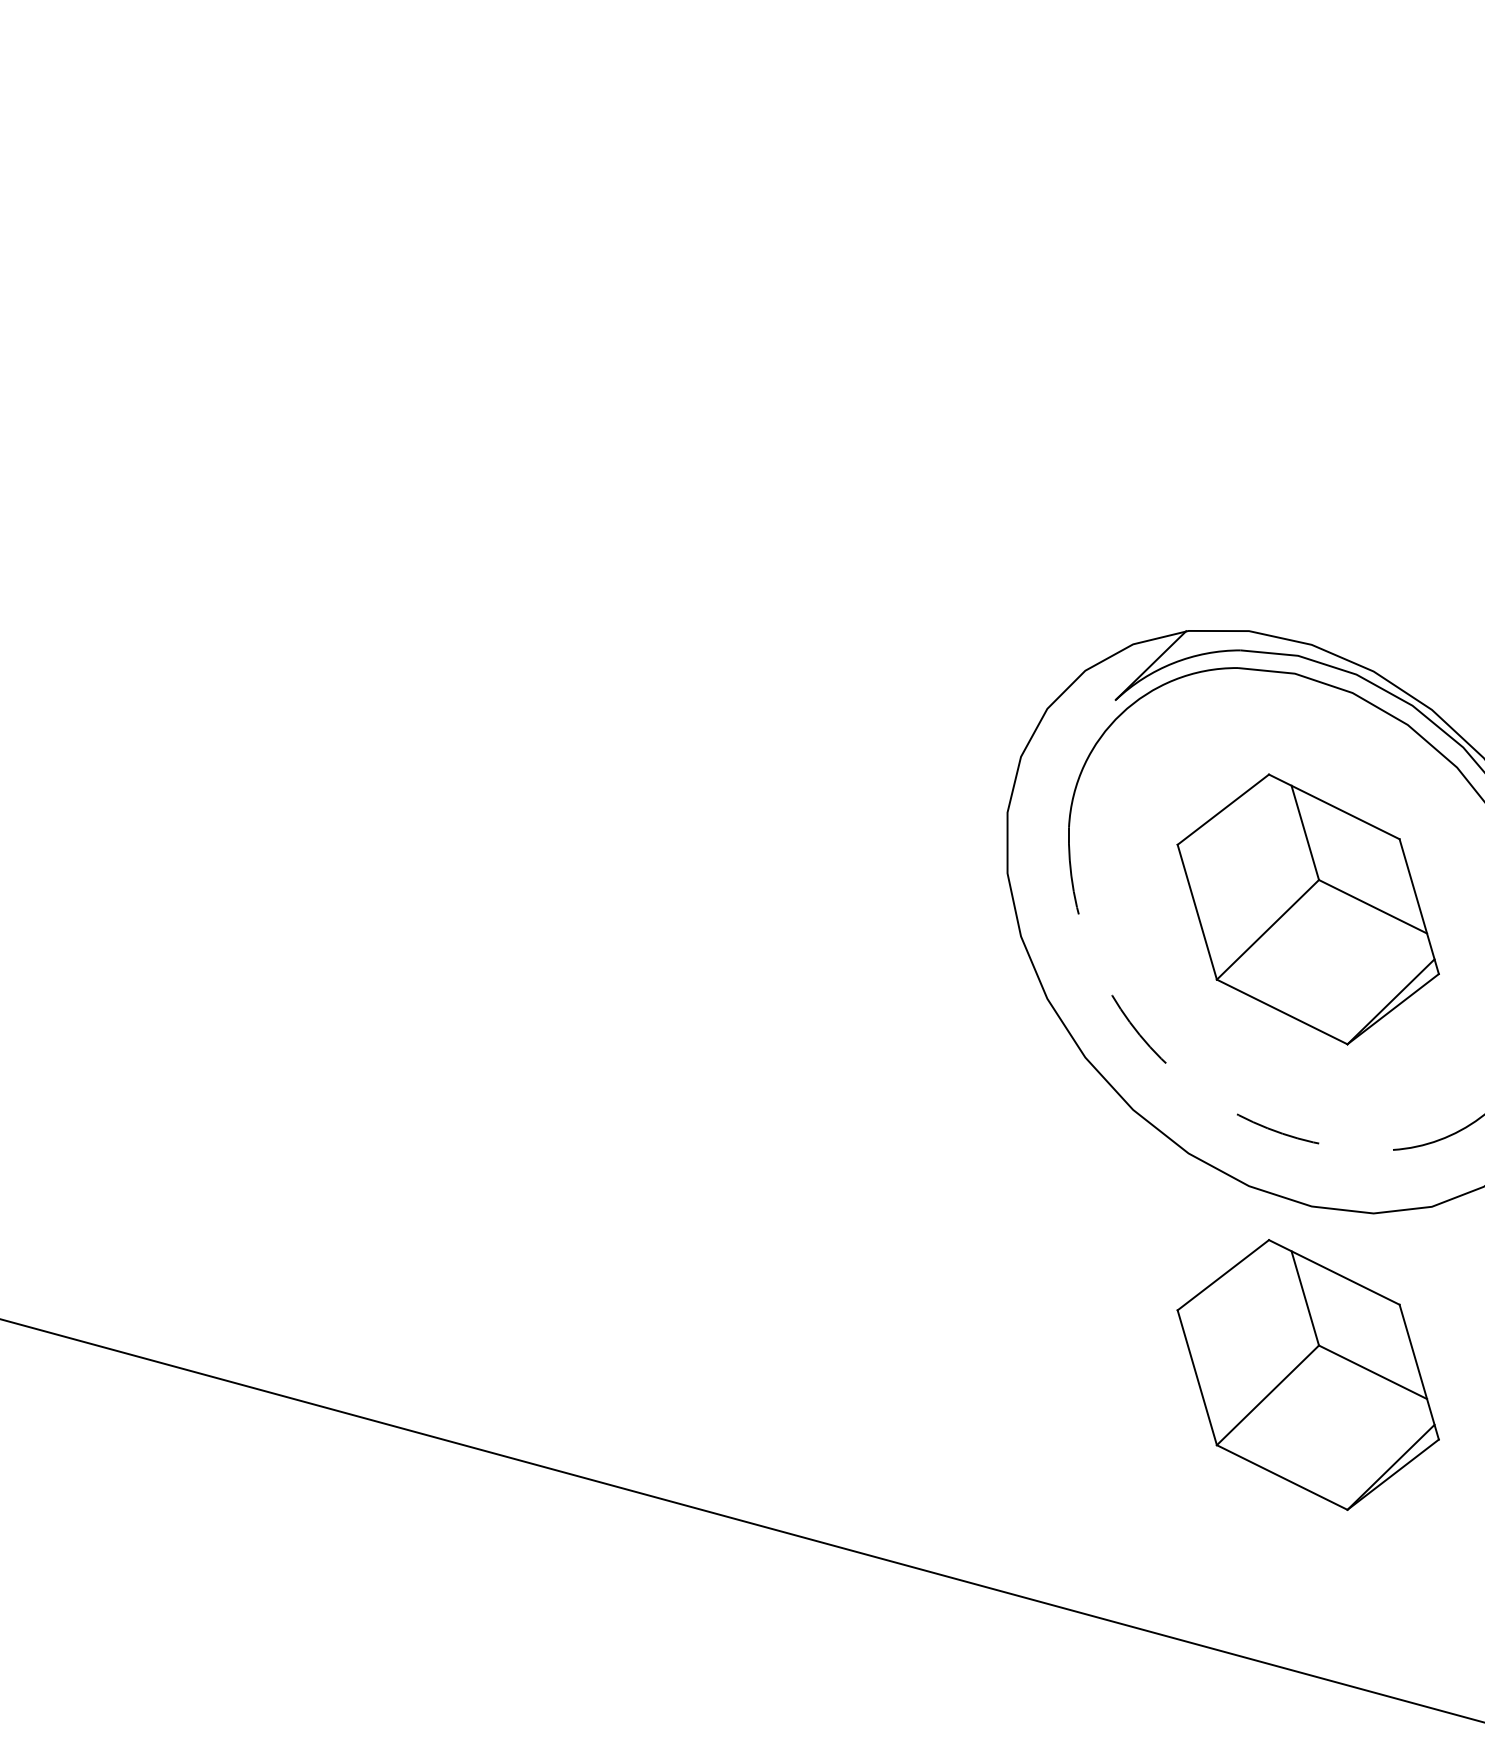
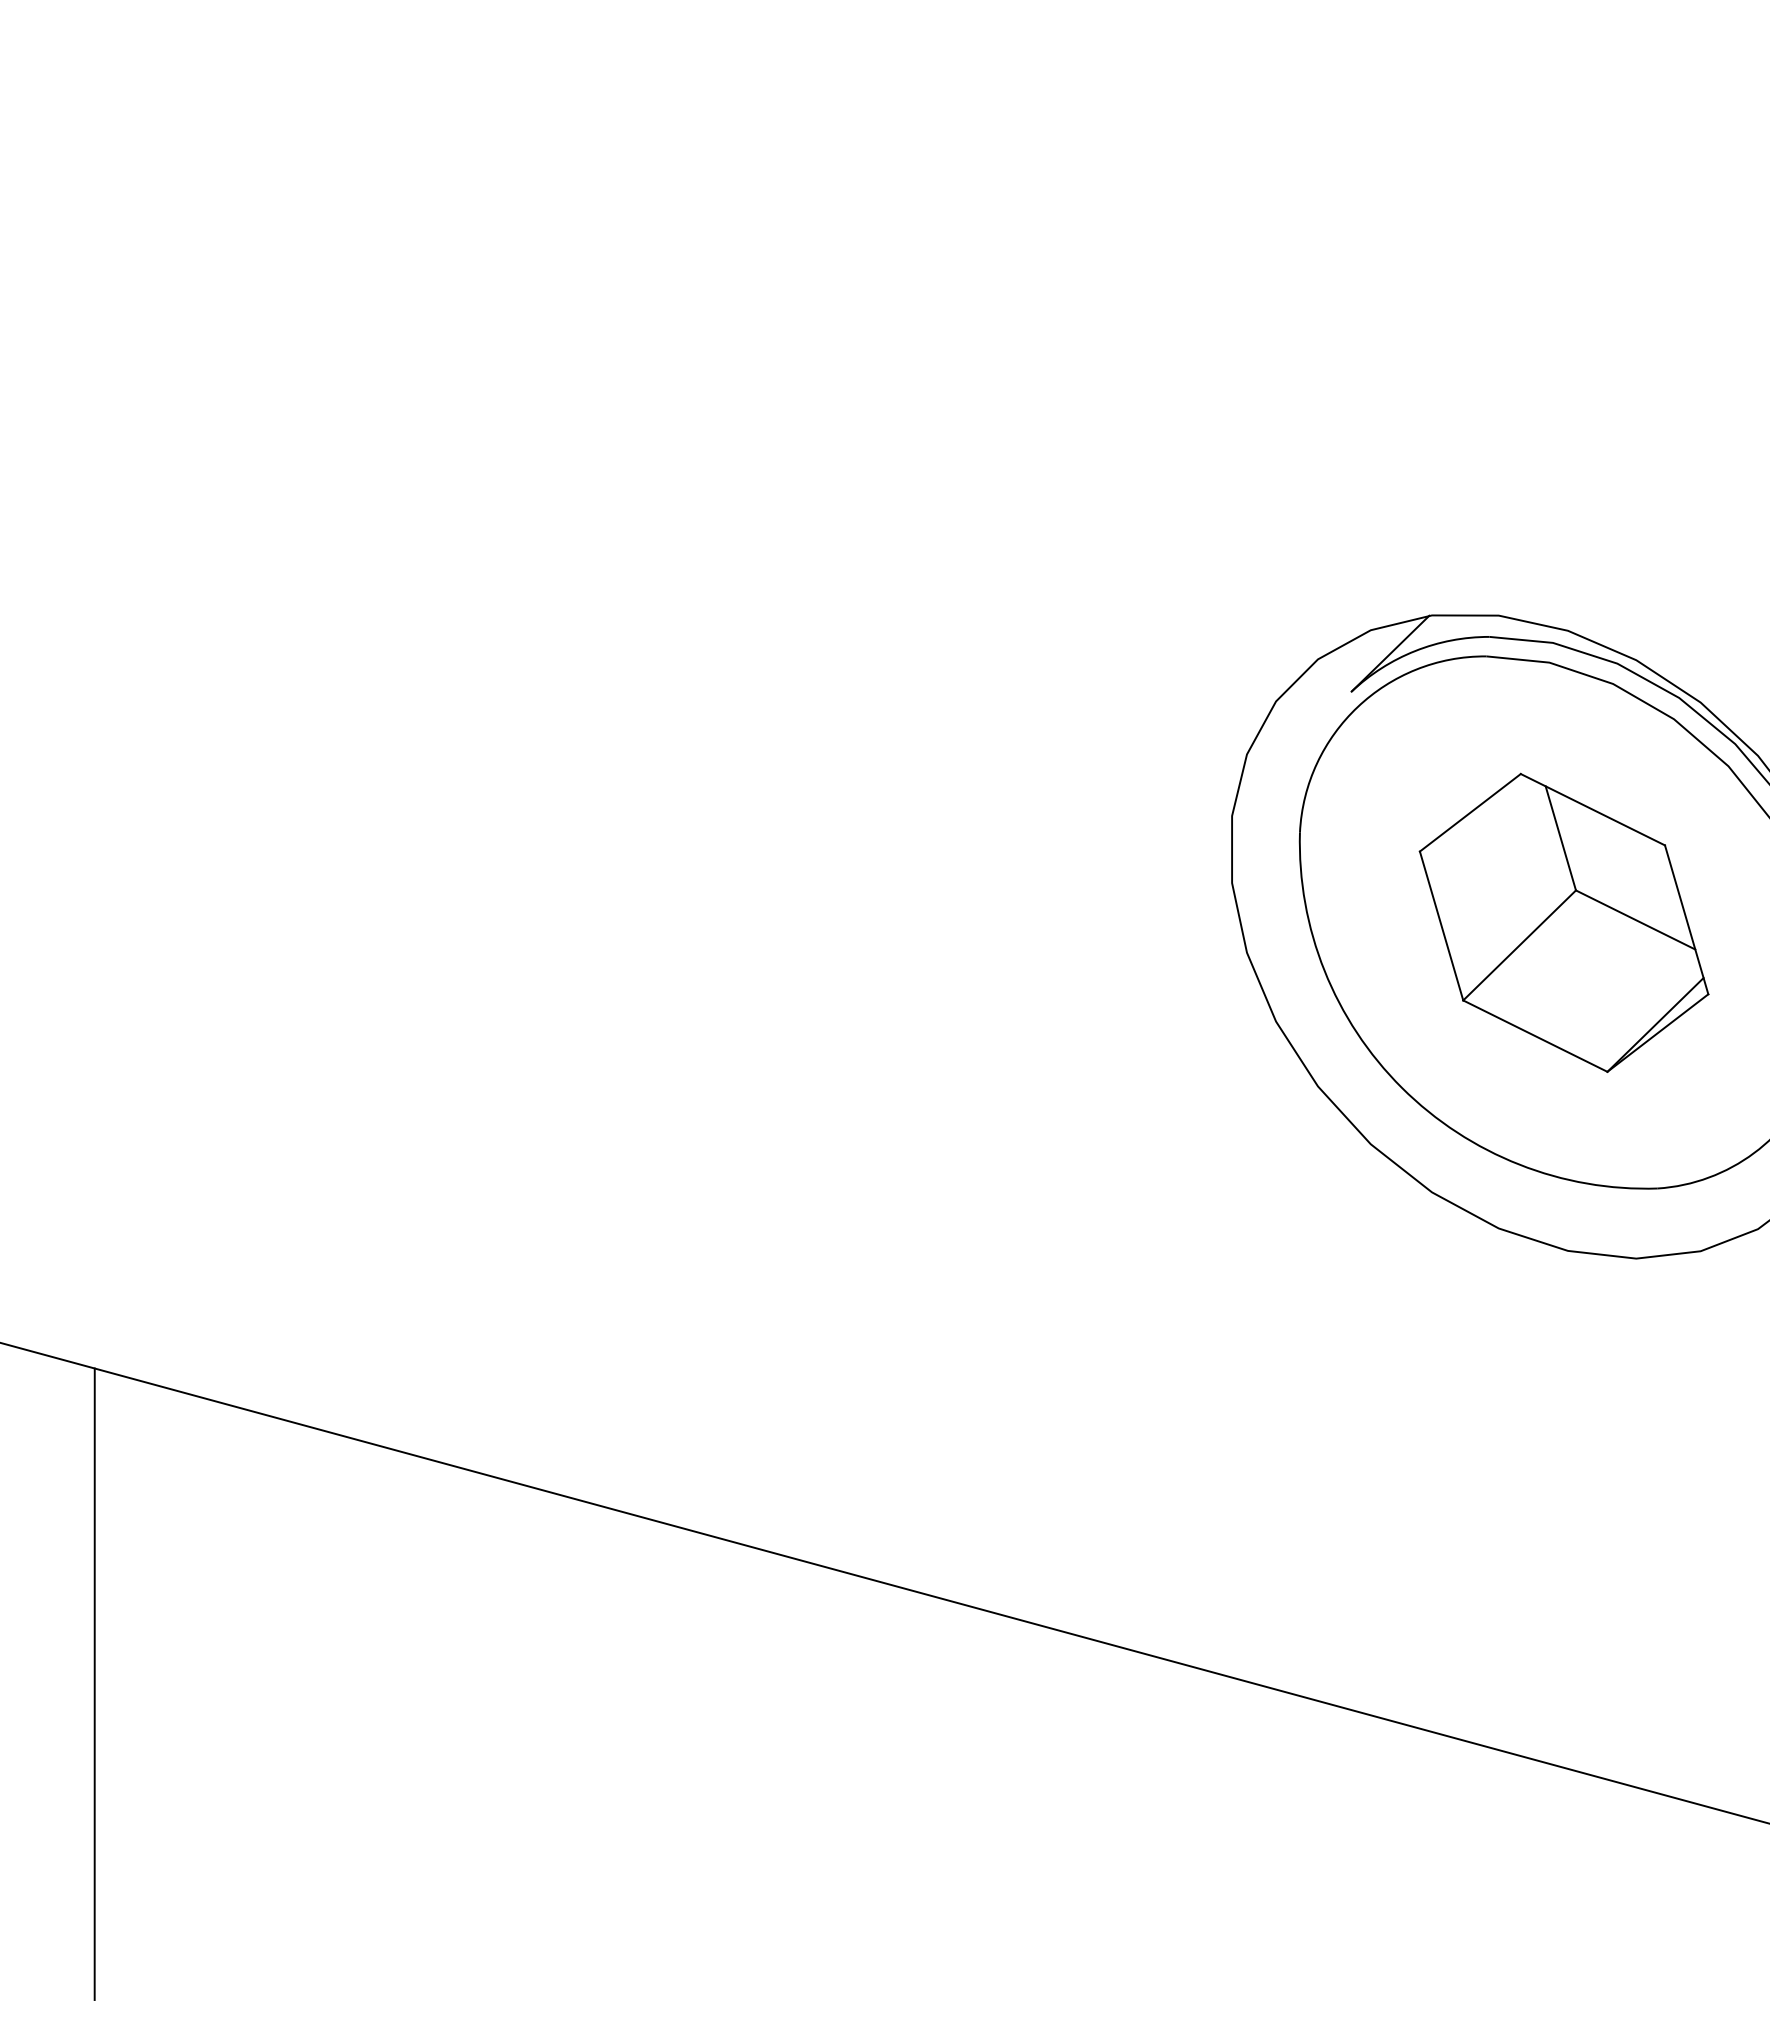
arc: (1160, 1058) -> (1401, 1087), dashed -> solid
part: (1307, 1374) -> (1563, 1436), removed

